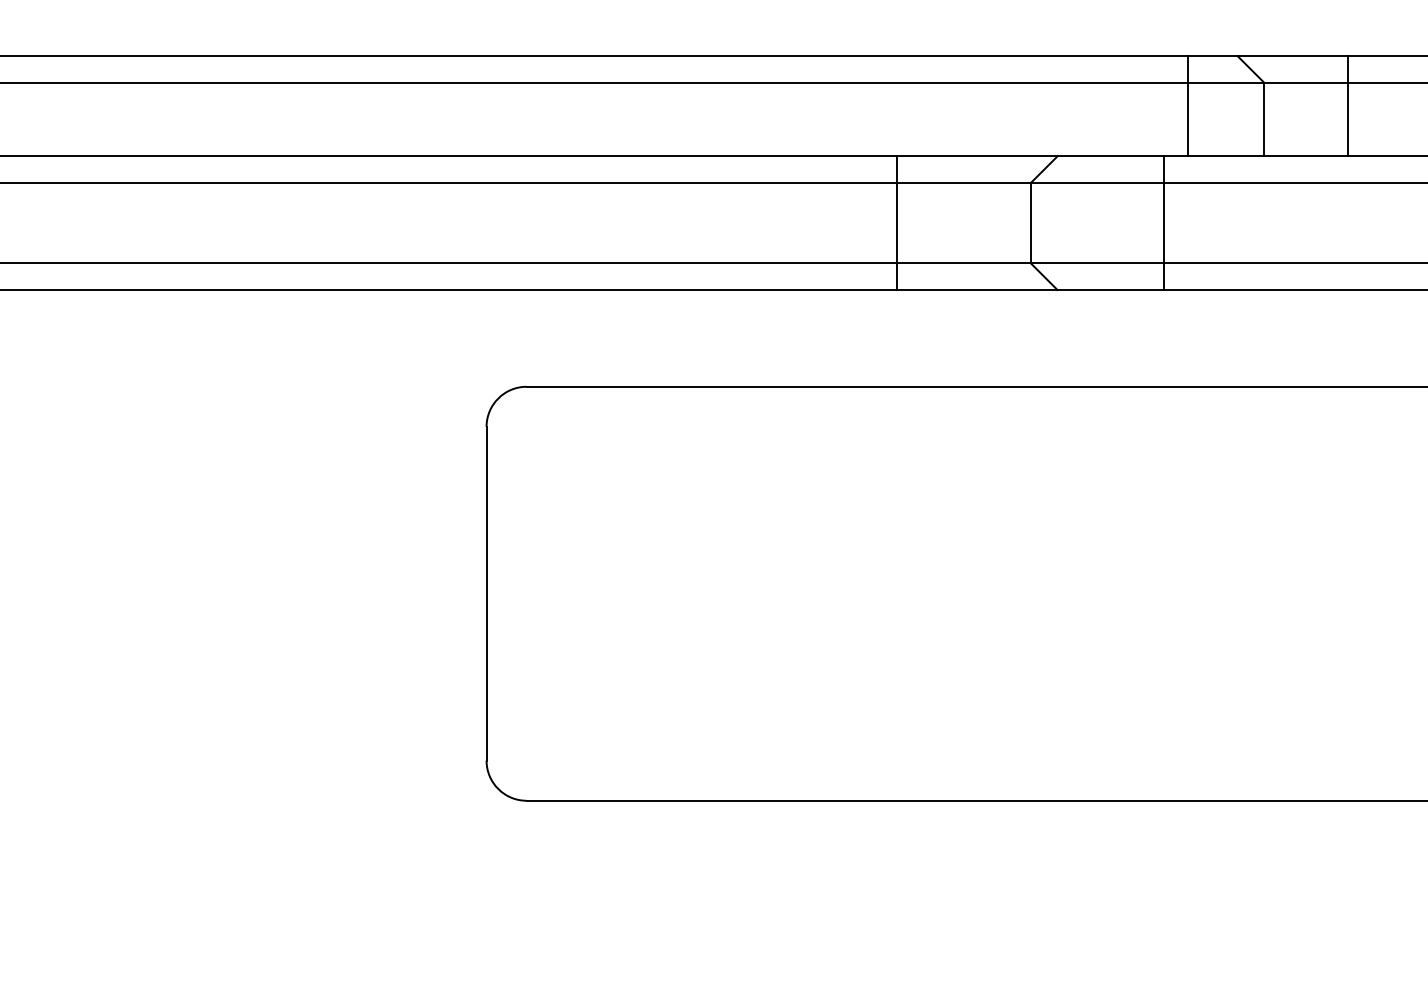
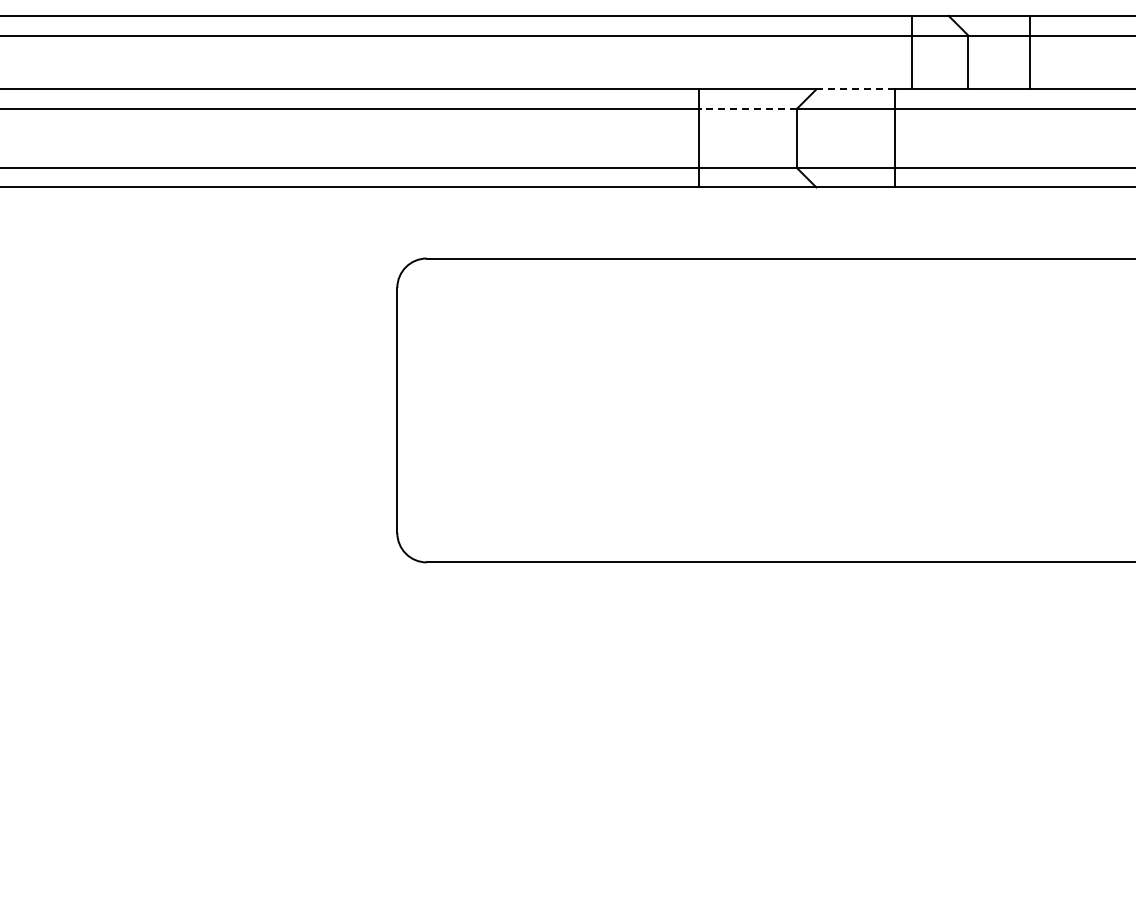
line: (1112, 156) -> (856, 89), solid -> dashed
line: (963, 183) -> (747, 109), solid -> dashed

